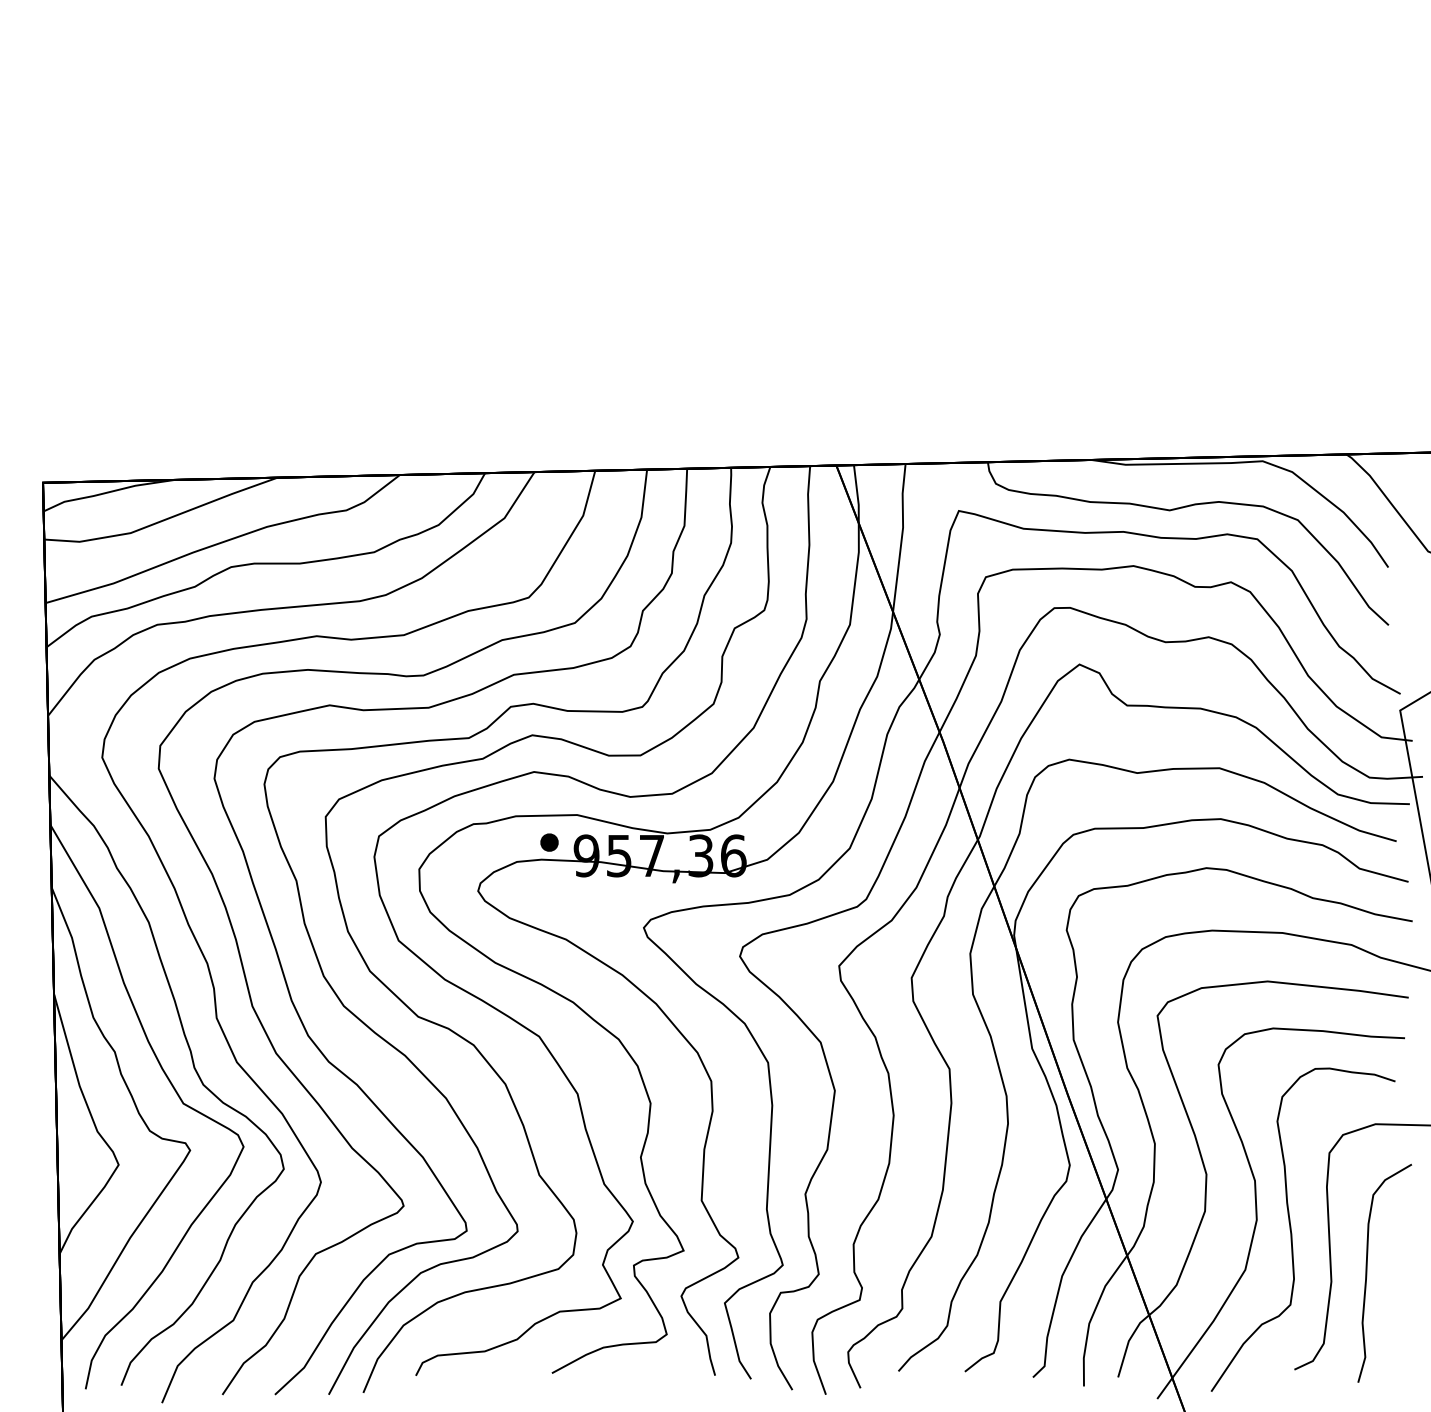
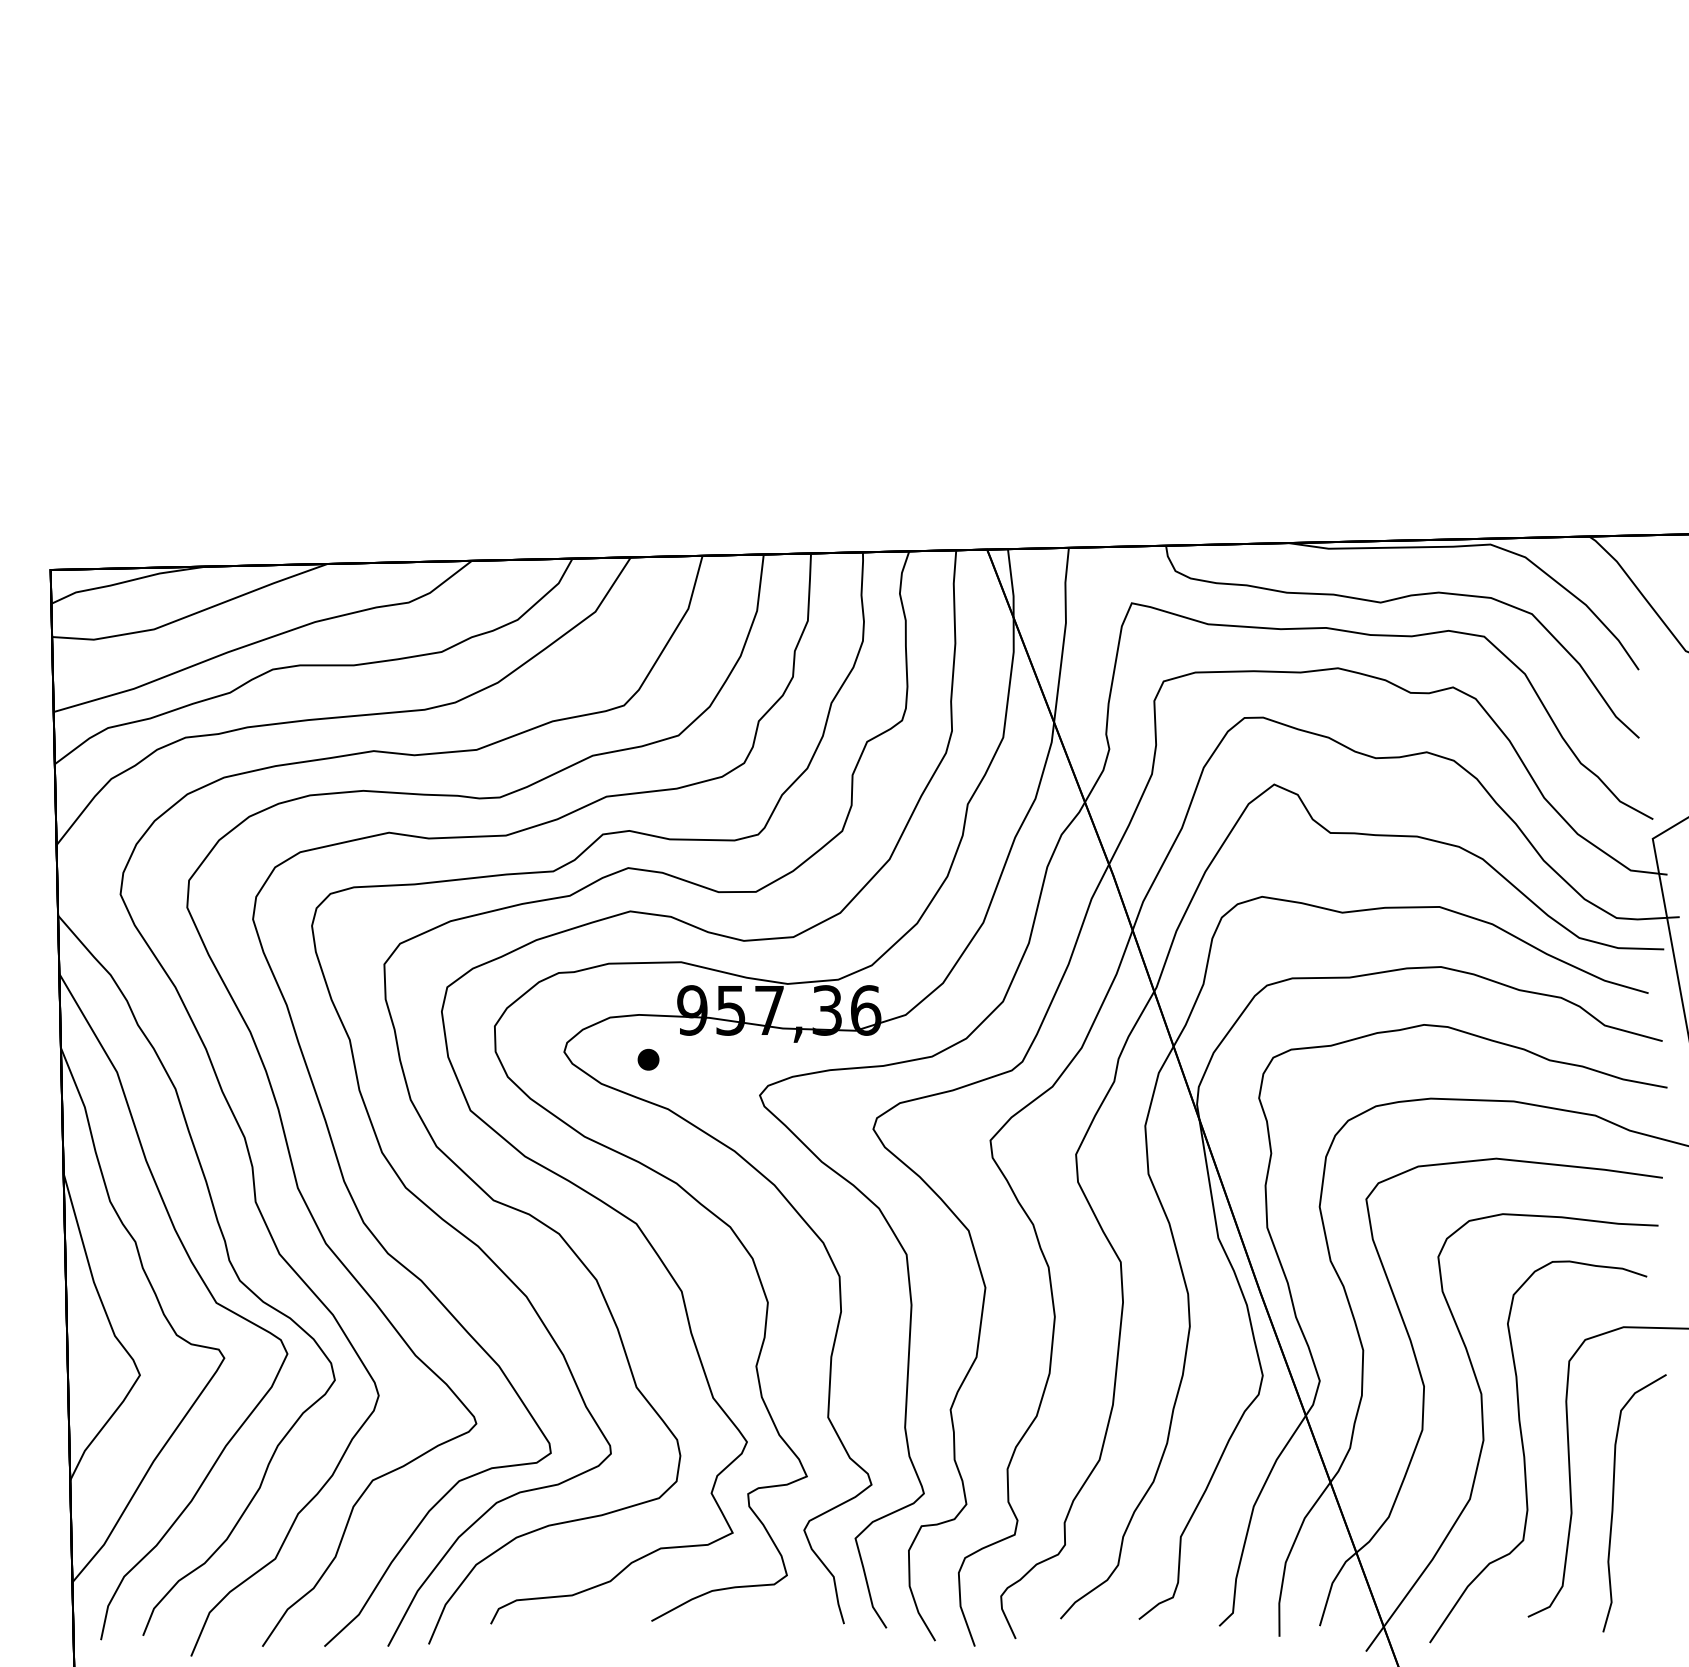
part: (549, 842) -> (648, 1059), moved

